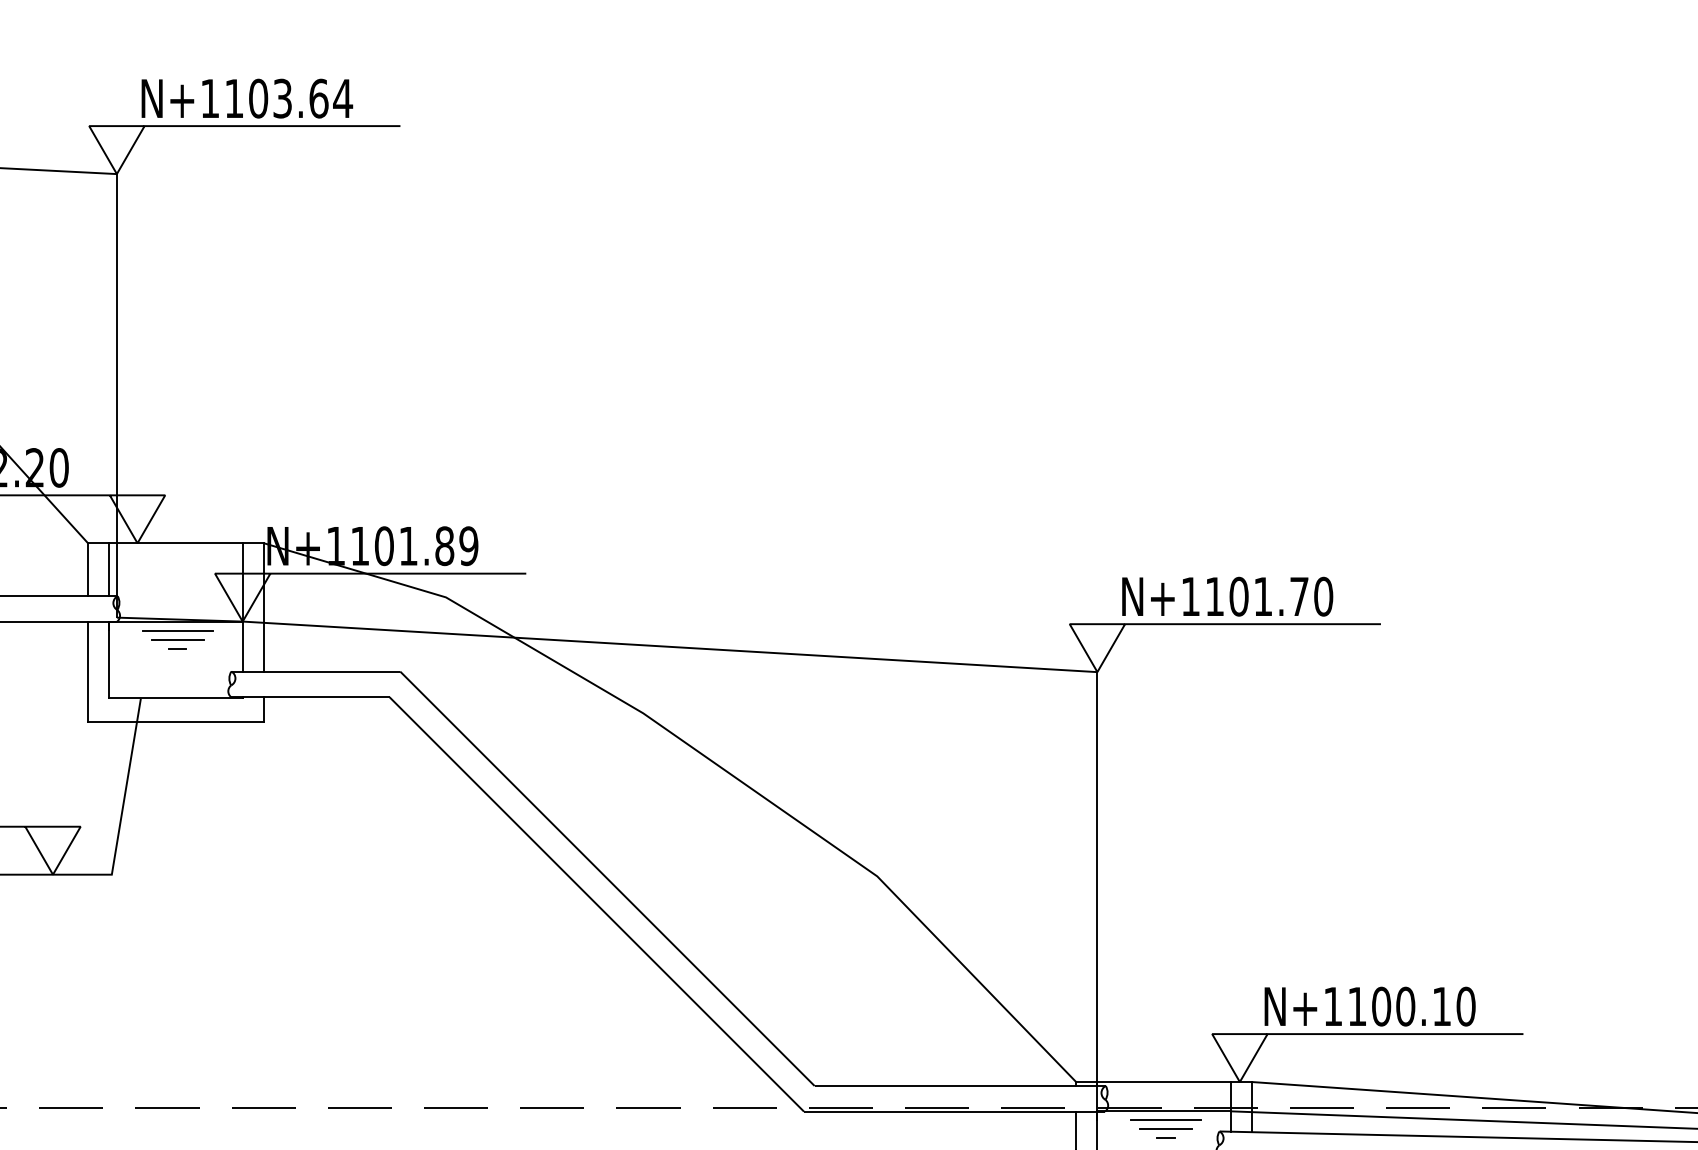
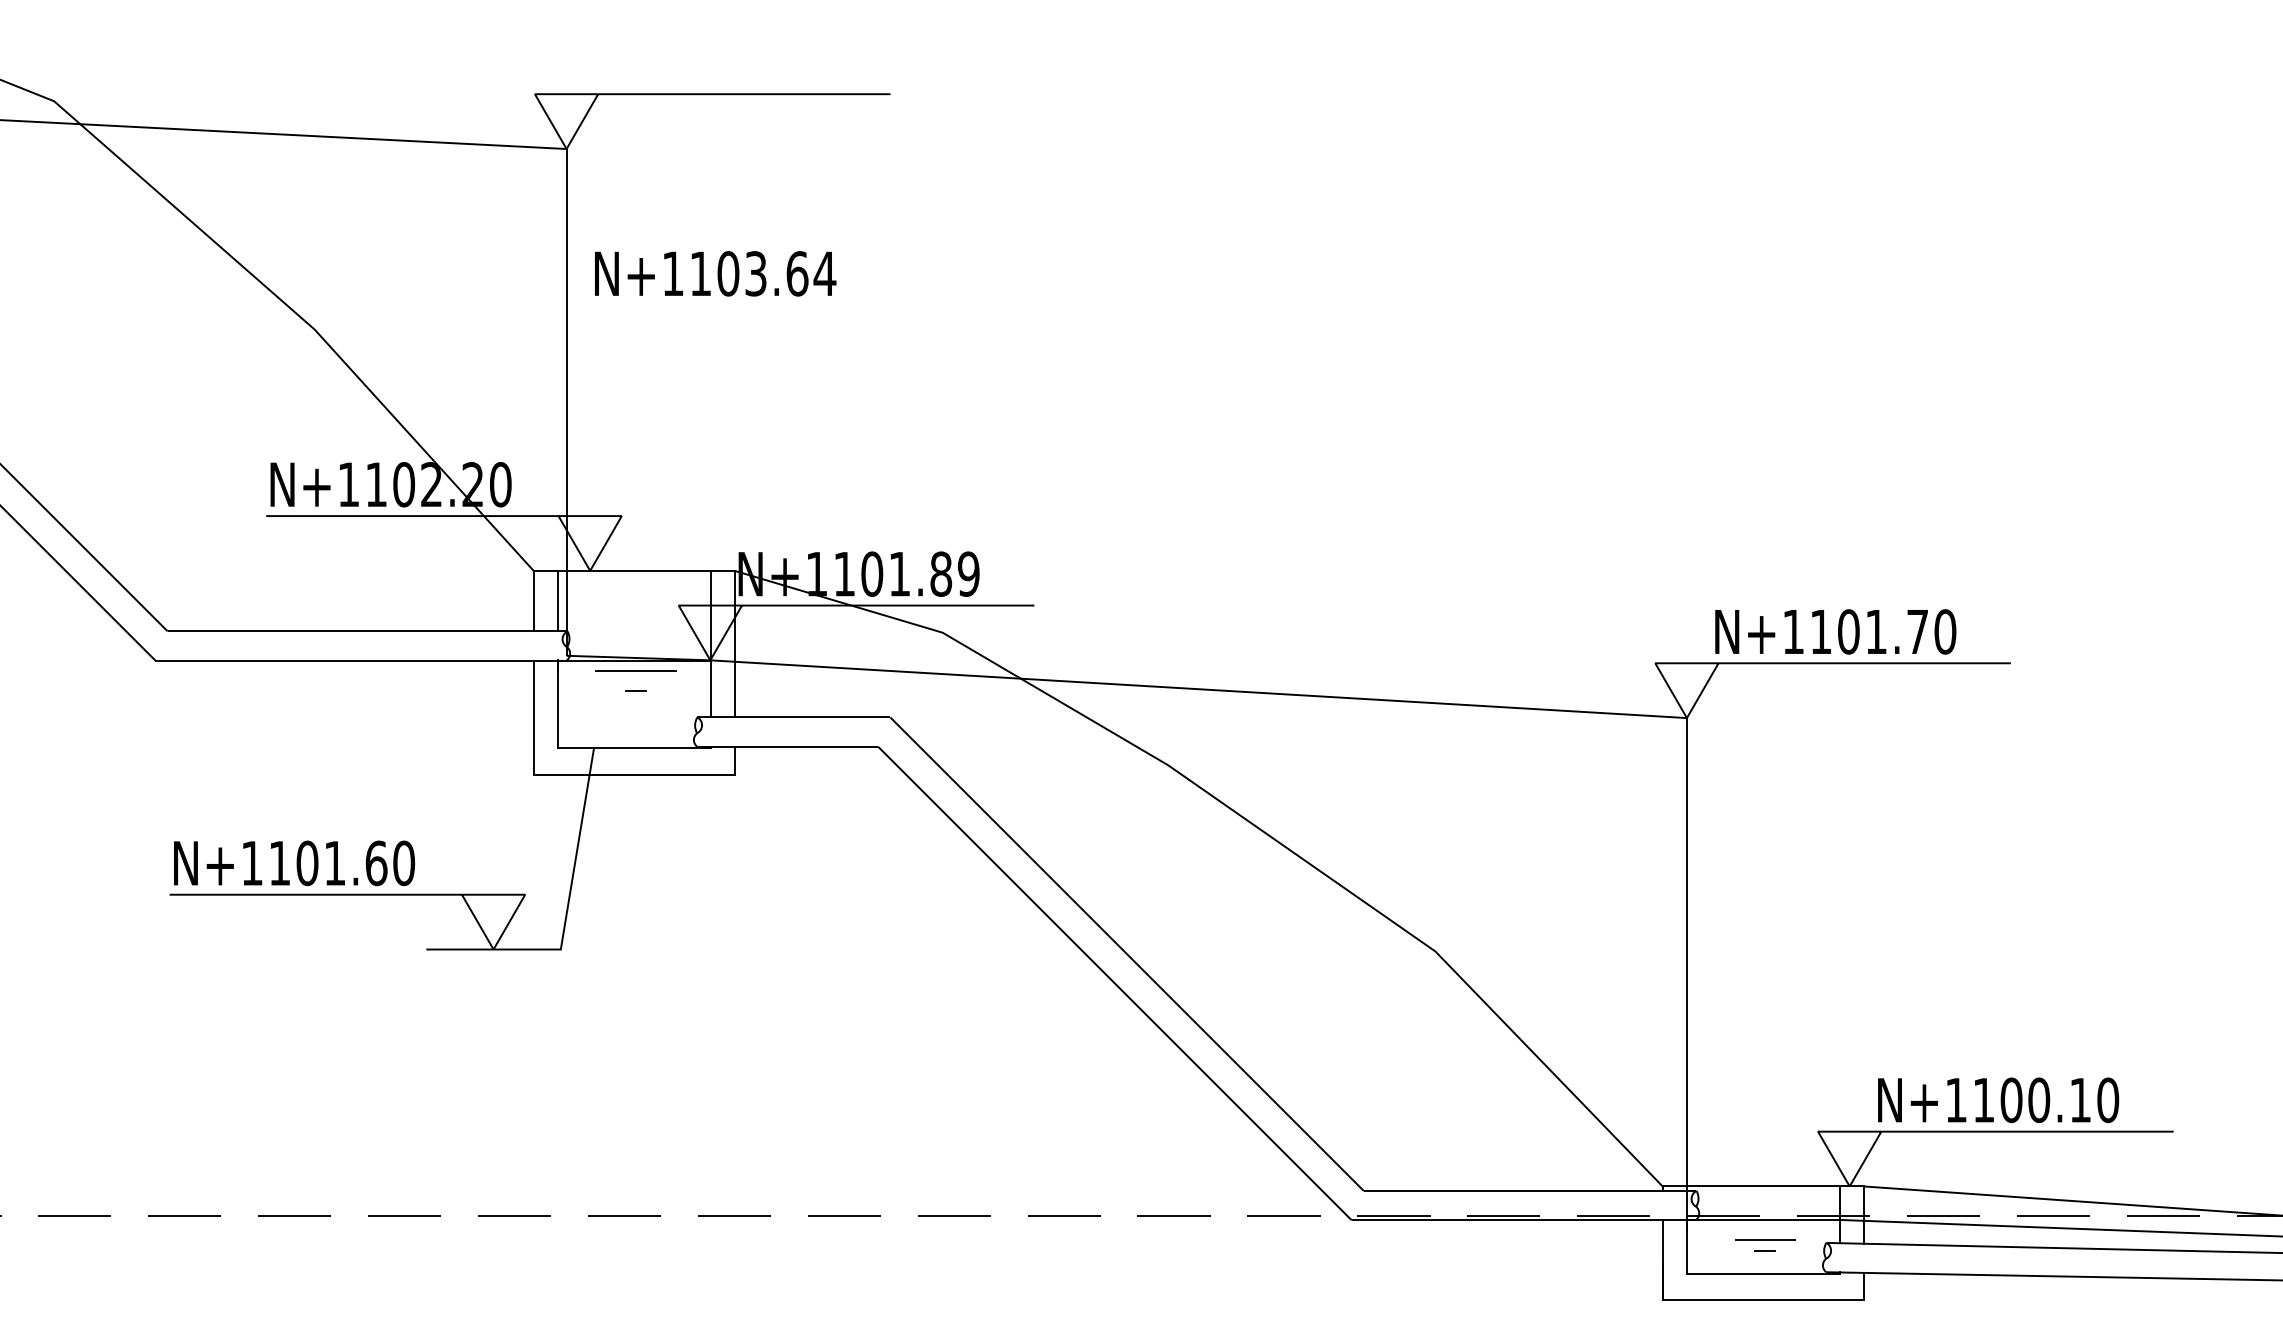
text: (247, 98) -> (715, 273), moved
line: (177, 640) -> (635, 681), removed
line: (1165, 1120) -> (1764, 1230), removed

